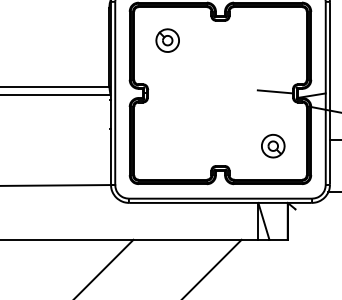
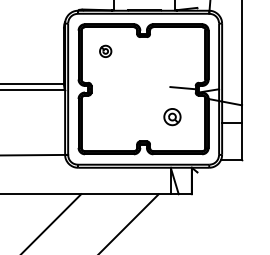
part: (167, 40) -> (105, 51), size x0.7
part: (273, 146) -> (172, 117), moved

